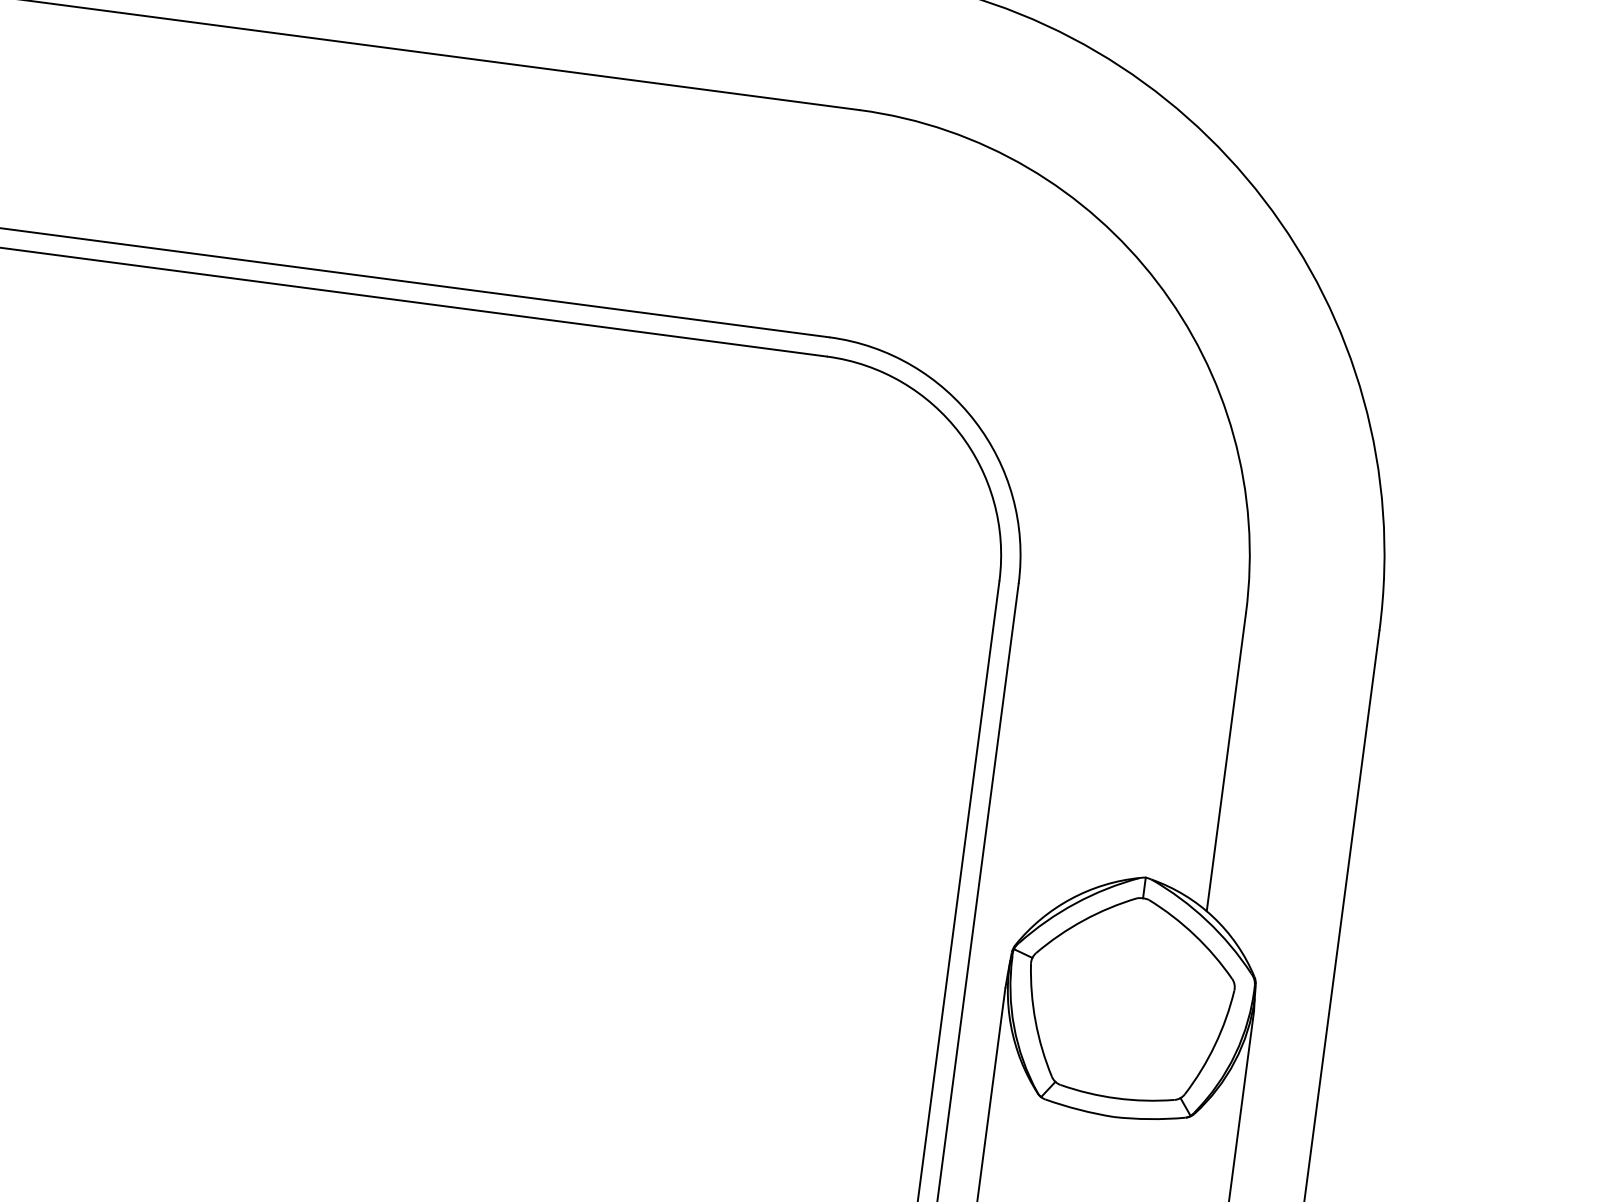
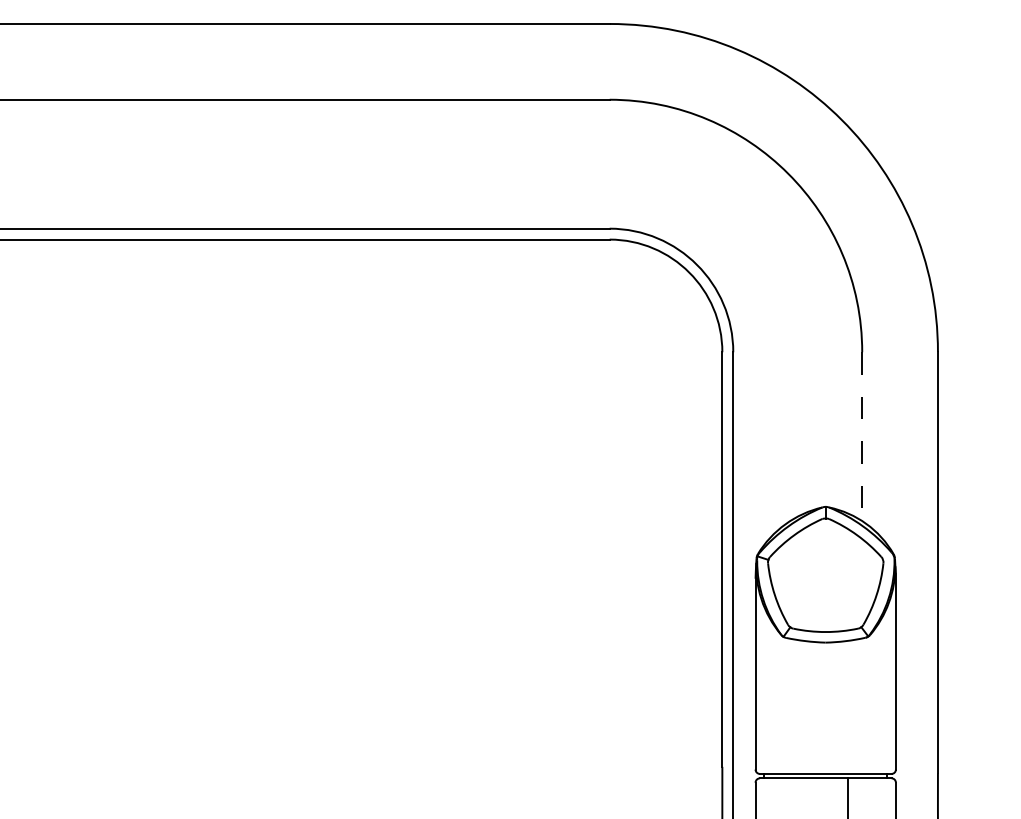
line: (1226, 764) -> (862, 437), solid -> dashed

